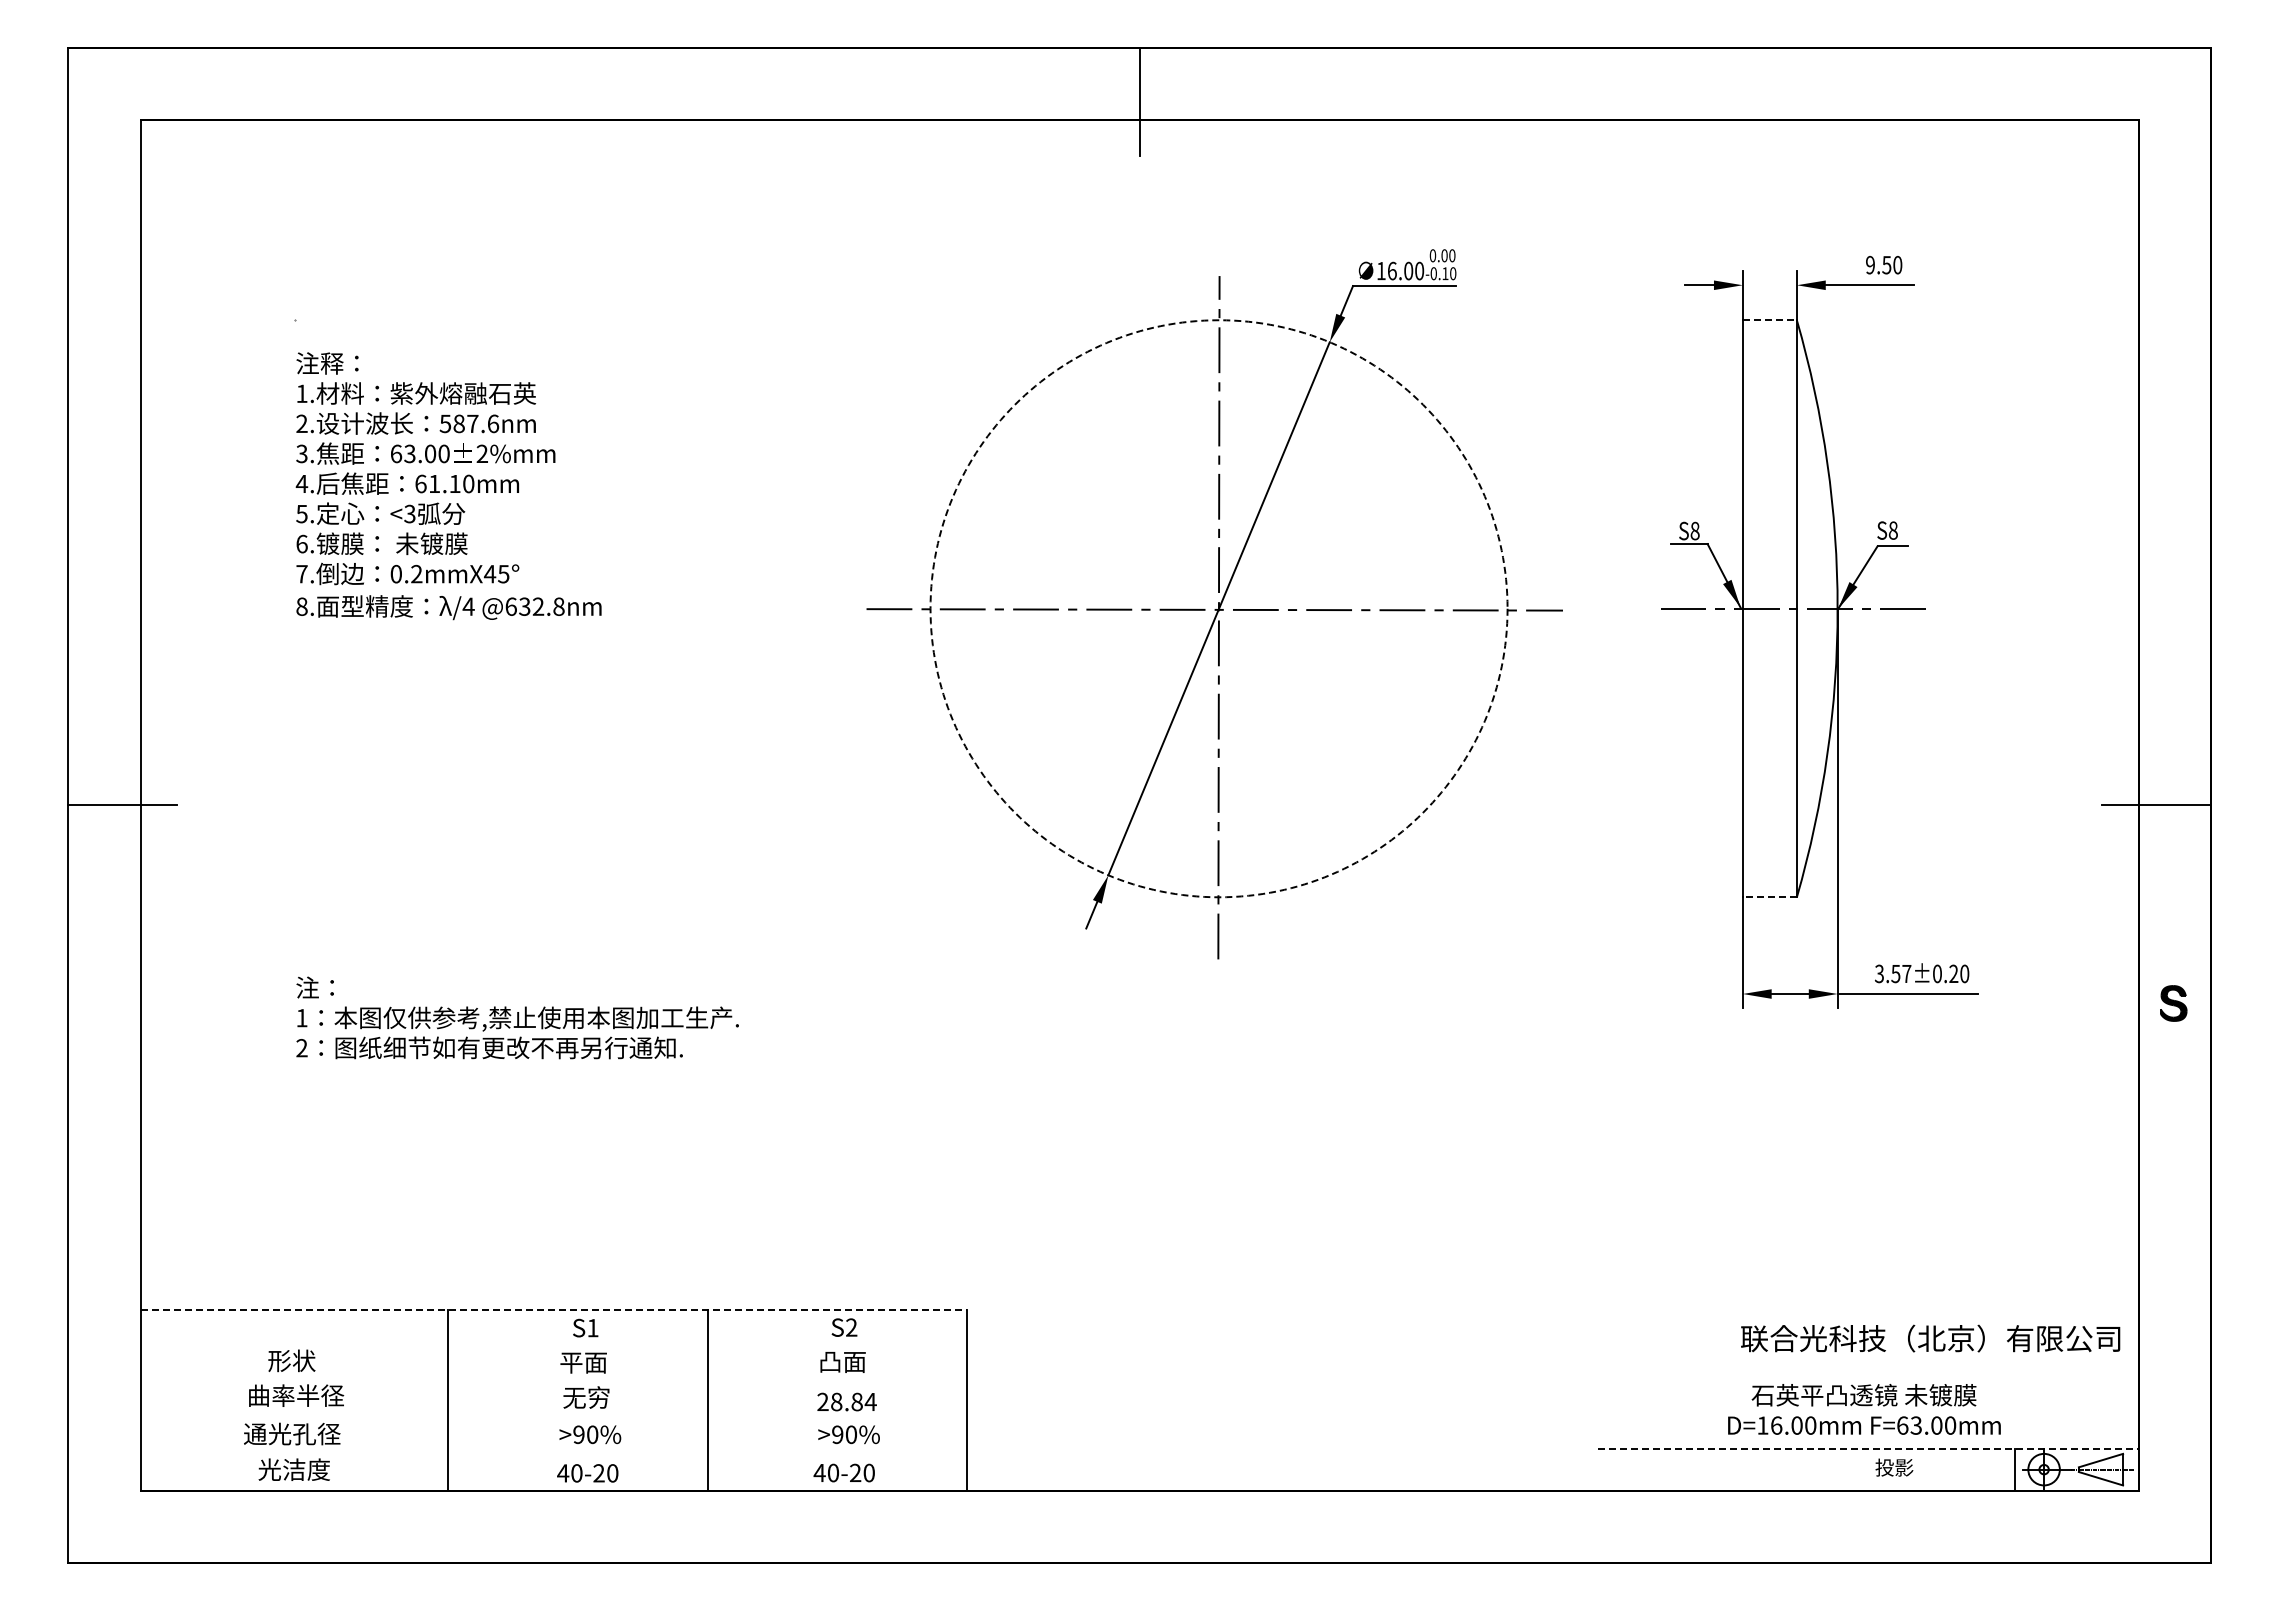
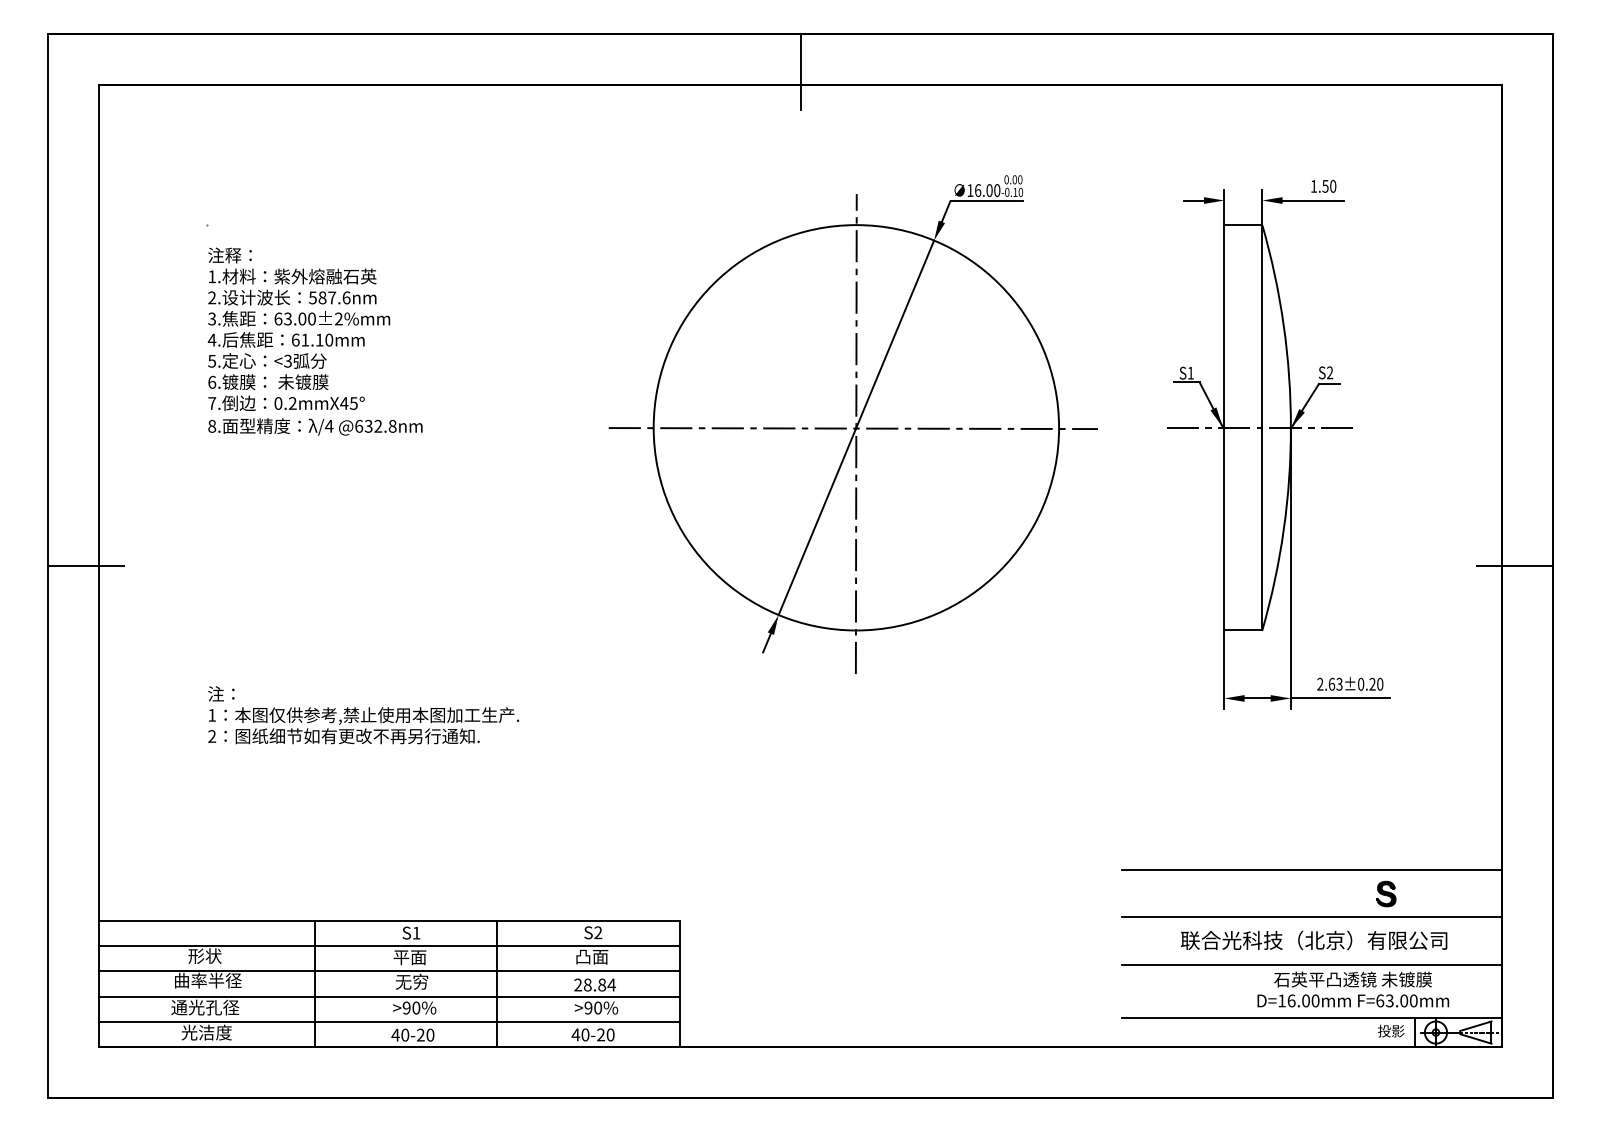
text: (1870, 264) -> (1314, 185), 9.50 -> 1.50
line: (1770, 320) -> (1243, 225), dashed -> solid
text: (1694, 530) -> (1190, 372), S8 -> S1
text: (1892, 530) -> (1329, 372), S8 -> S2
circle: (1218, 608) -> (855, 427), dashed -> solid
line: (1769, 897) -> (1243, 630), dashed -> solid
text: (1892, 973) -> (1329, 684), 3.57±0.20 -> 2.63±0.20
part: (2173, 1003) -> (1386, 894), moved
line: (1867, 1238) -> (1311, 870), added
line: (1867, 1305) -> (1311, 917), added
line: (554, 1310) -> (389, 920), dashed -> solid
text: (1930, 1338) -> (1314, 940), moved
line: (553, 1346) -> (388, 946), added
line: (1867, 1372) -> (1311, 964), added
line: (553, 1382) -> (388, 971), added
text: (1864, 1409) -> (1353, 989), moved
line: (553, 1418) -> (388, 996), added
line: (1868, 1448) -> (1312, 1017), dashed -> solid
line: (553, 1454) -> (388, 1021), added
text: (1894, 1467) -> (1391, 1031), moved

